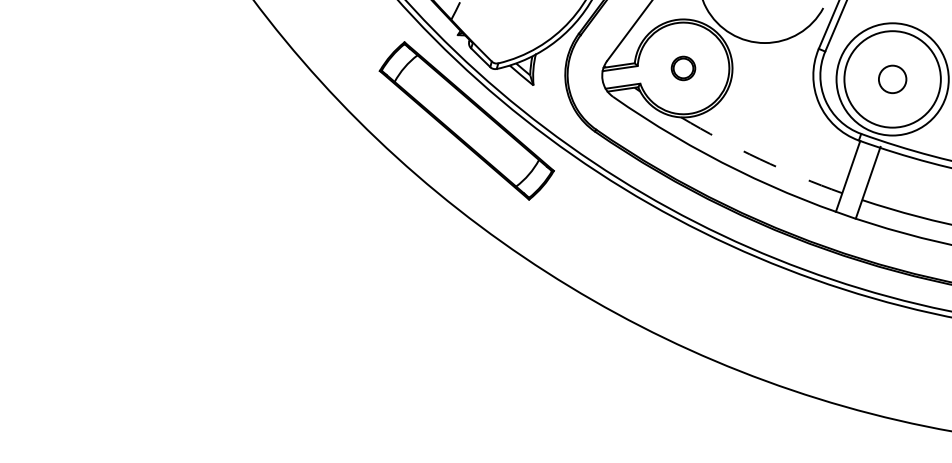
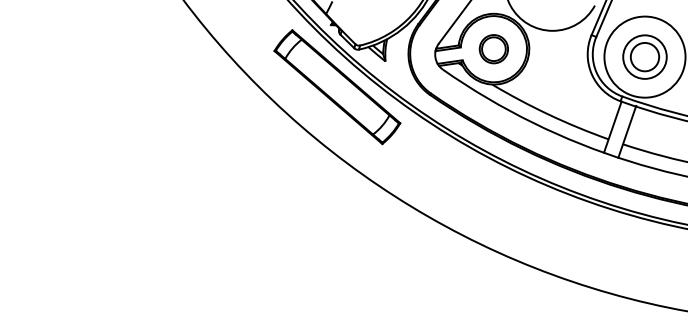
part: (683, 68) -> (493, 49), size x1.67
circle: (892, 79) -> (644, 57), size x0.62
circle: (892, 79) -> (644, 57), size x1.43
arc: (759, 159) -> (548, 114), dashed -> solid

